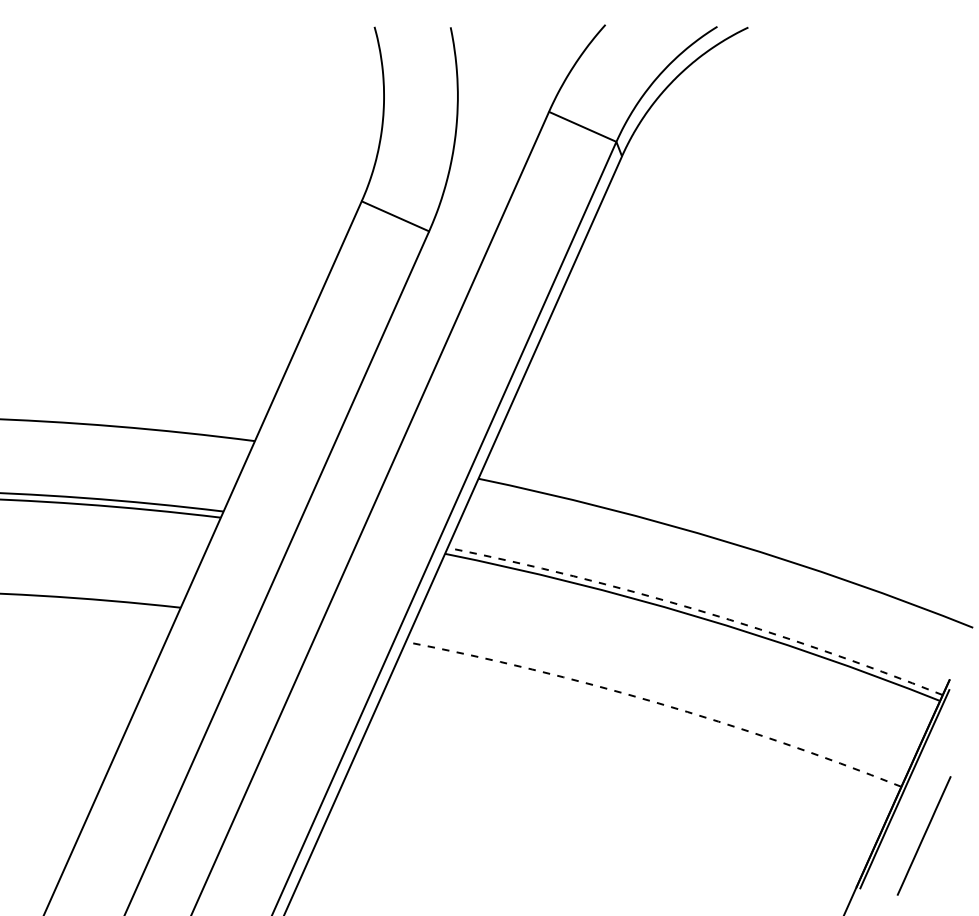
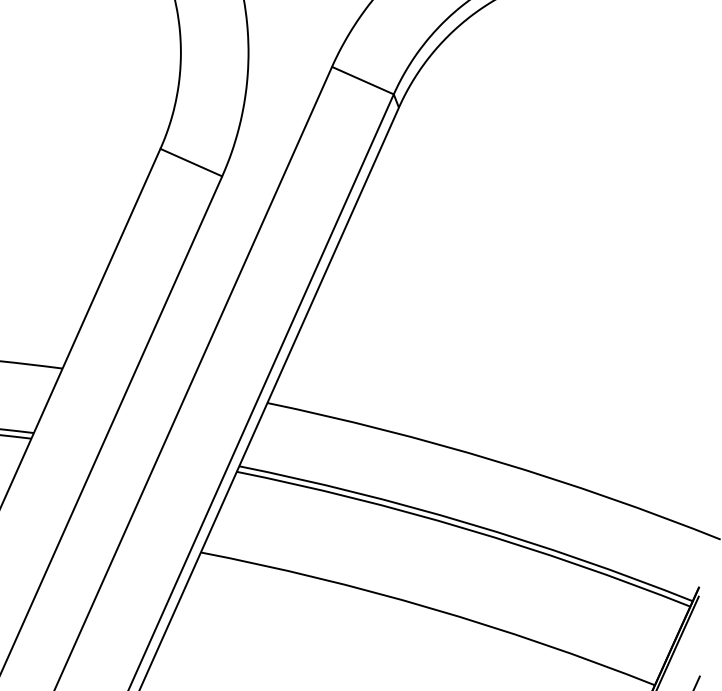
line: (698, 610) -> (468, 523), dashed -> solid
line: (656, 702) -> (430, 608), dashed -> solid

